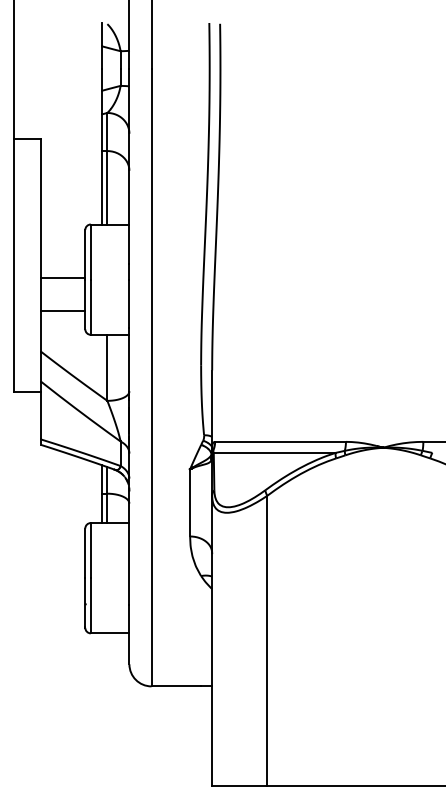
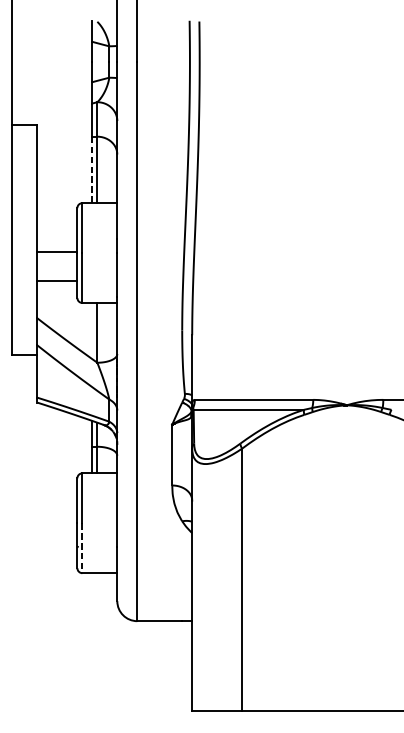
line: (101, 187) -> (92, 169), solid -> dashed
line: (90, 605) -> (82, 547), solid -> dashed

